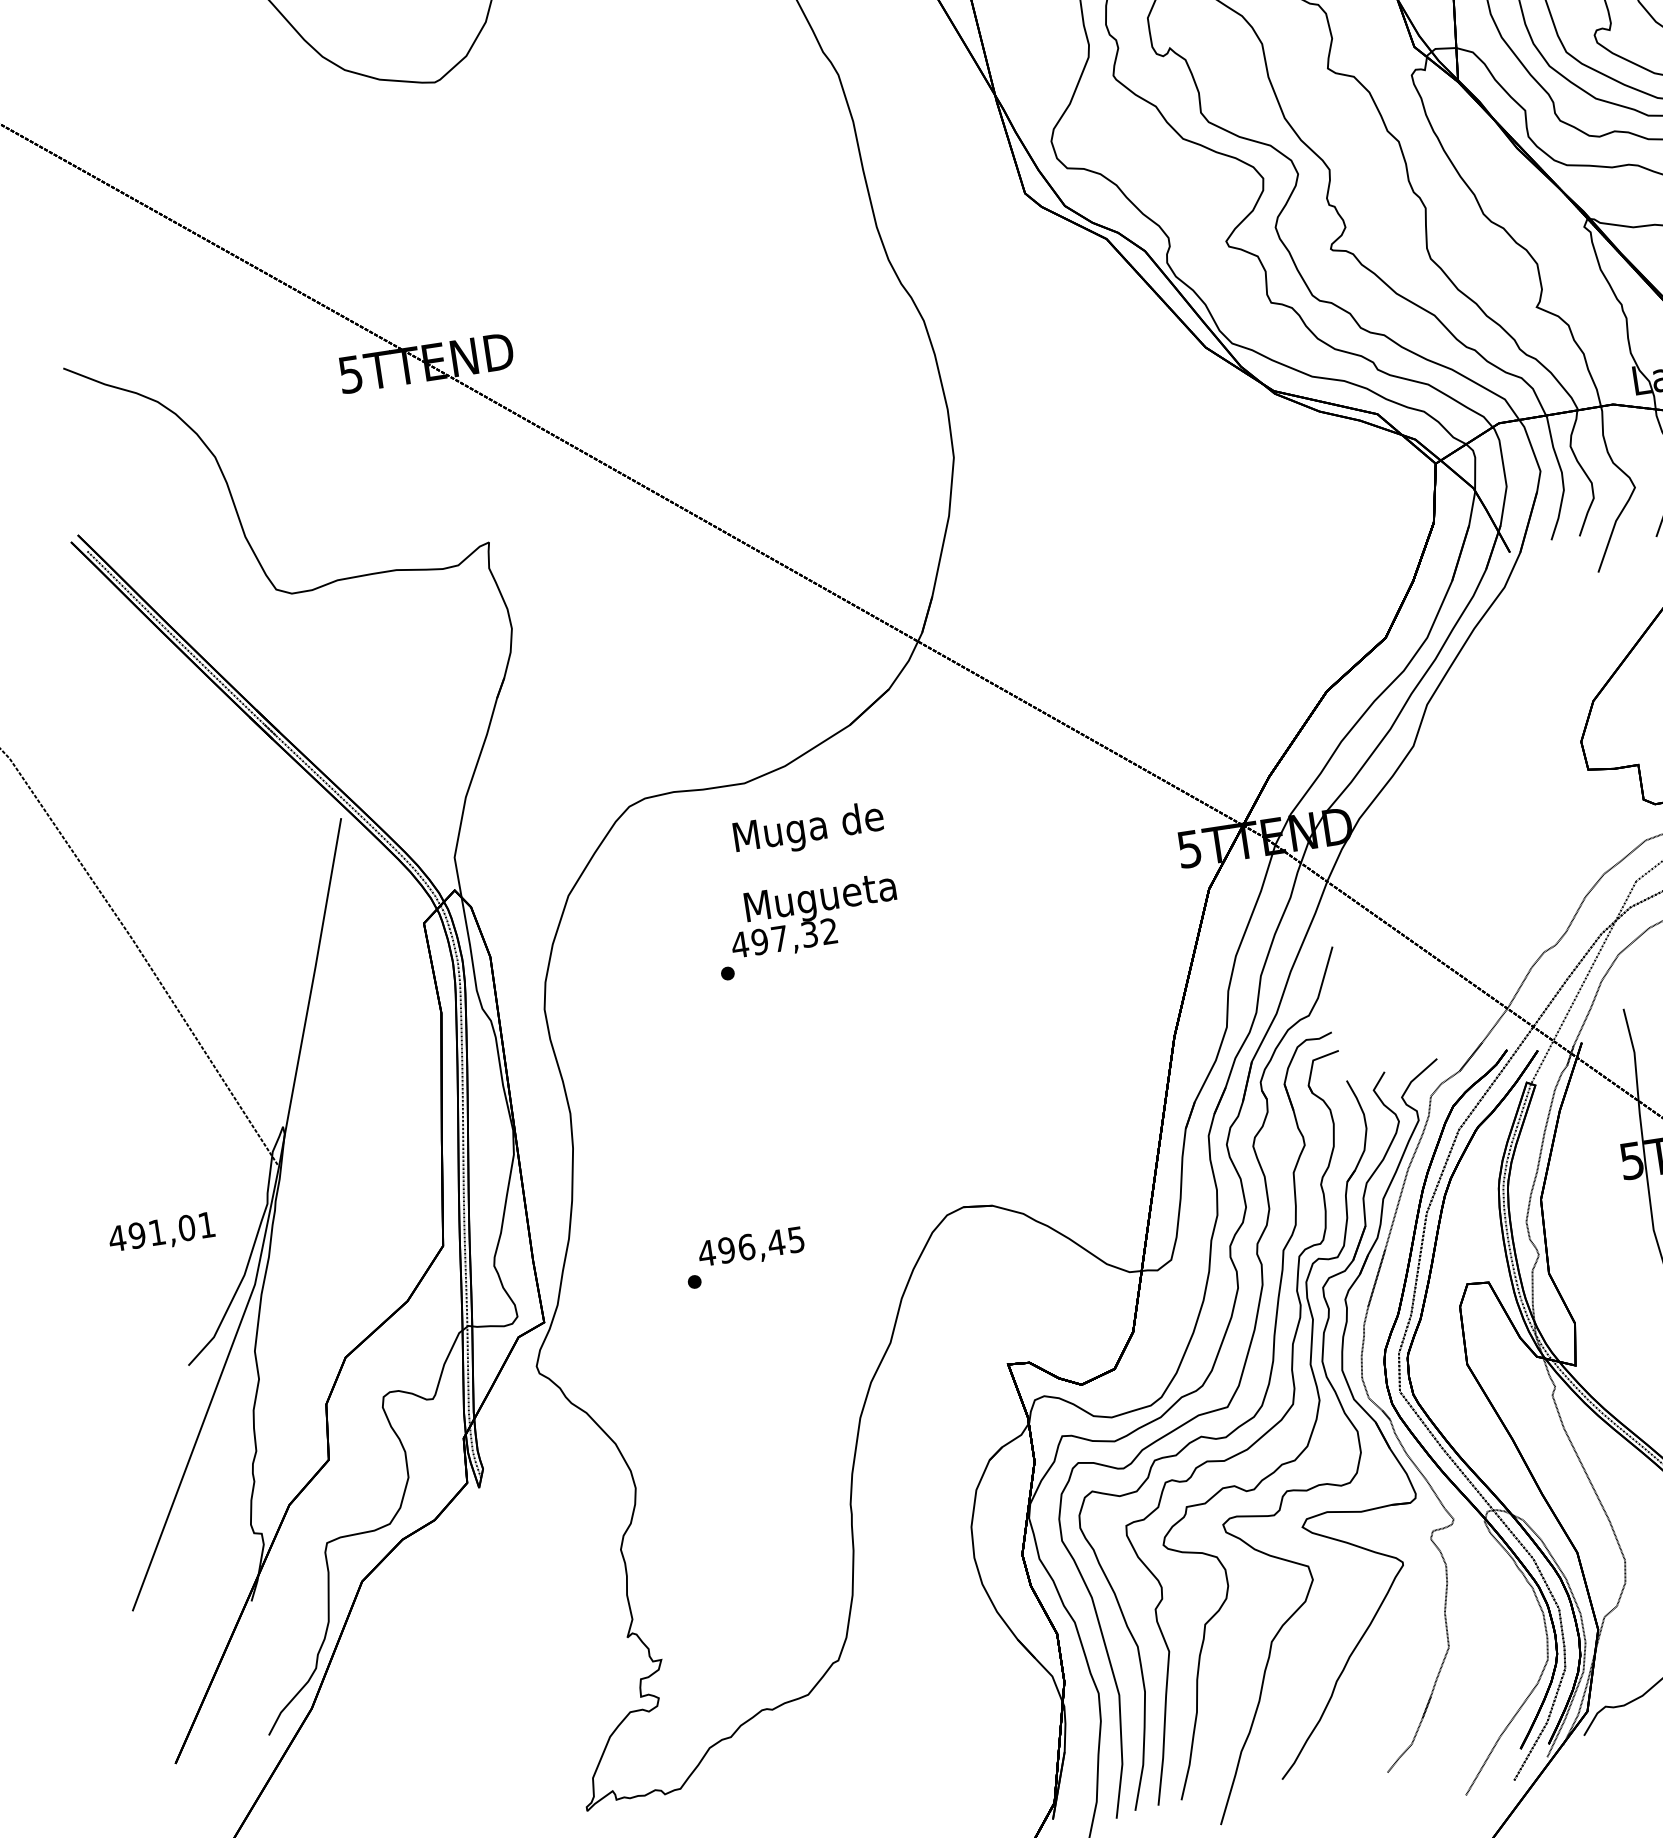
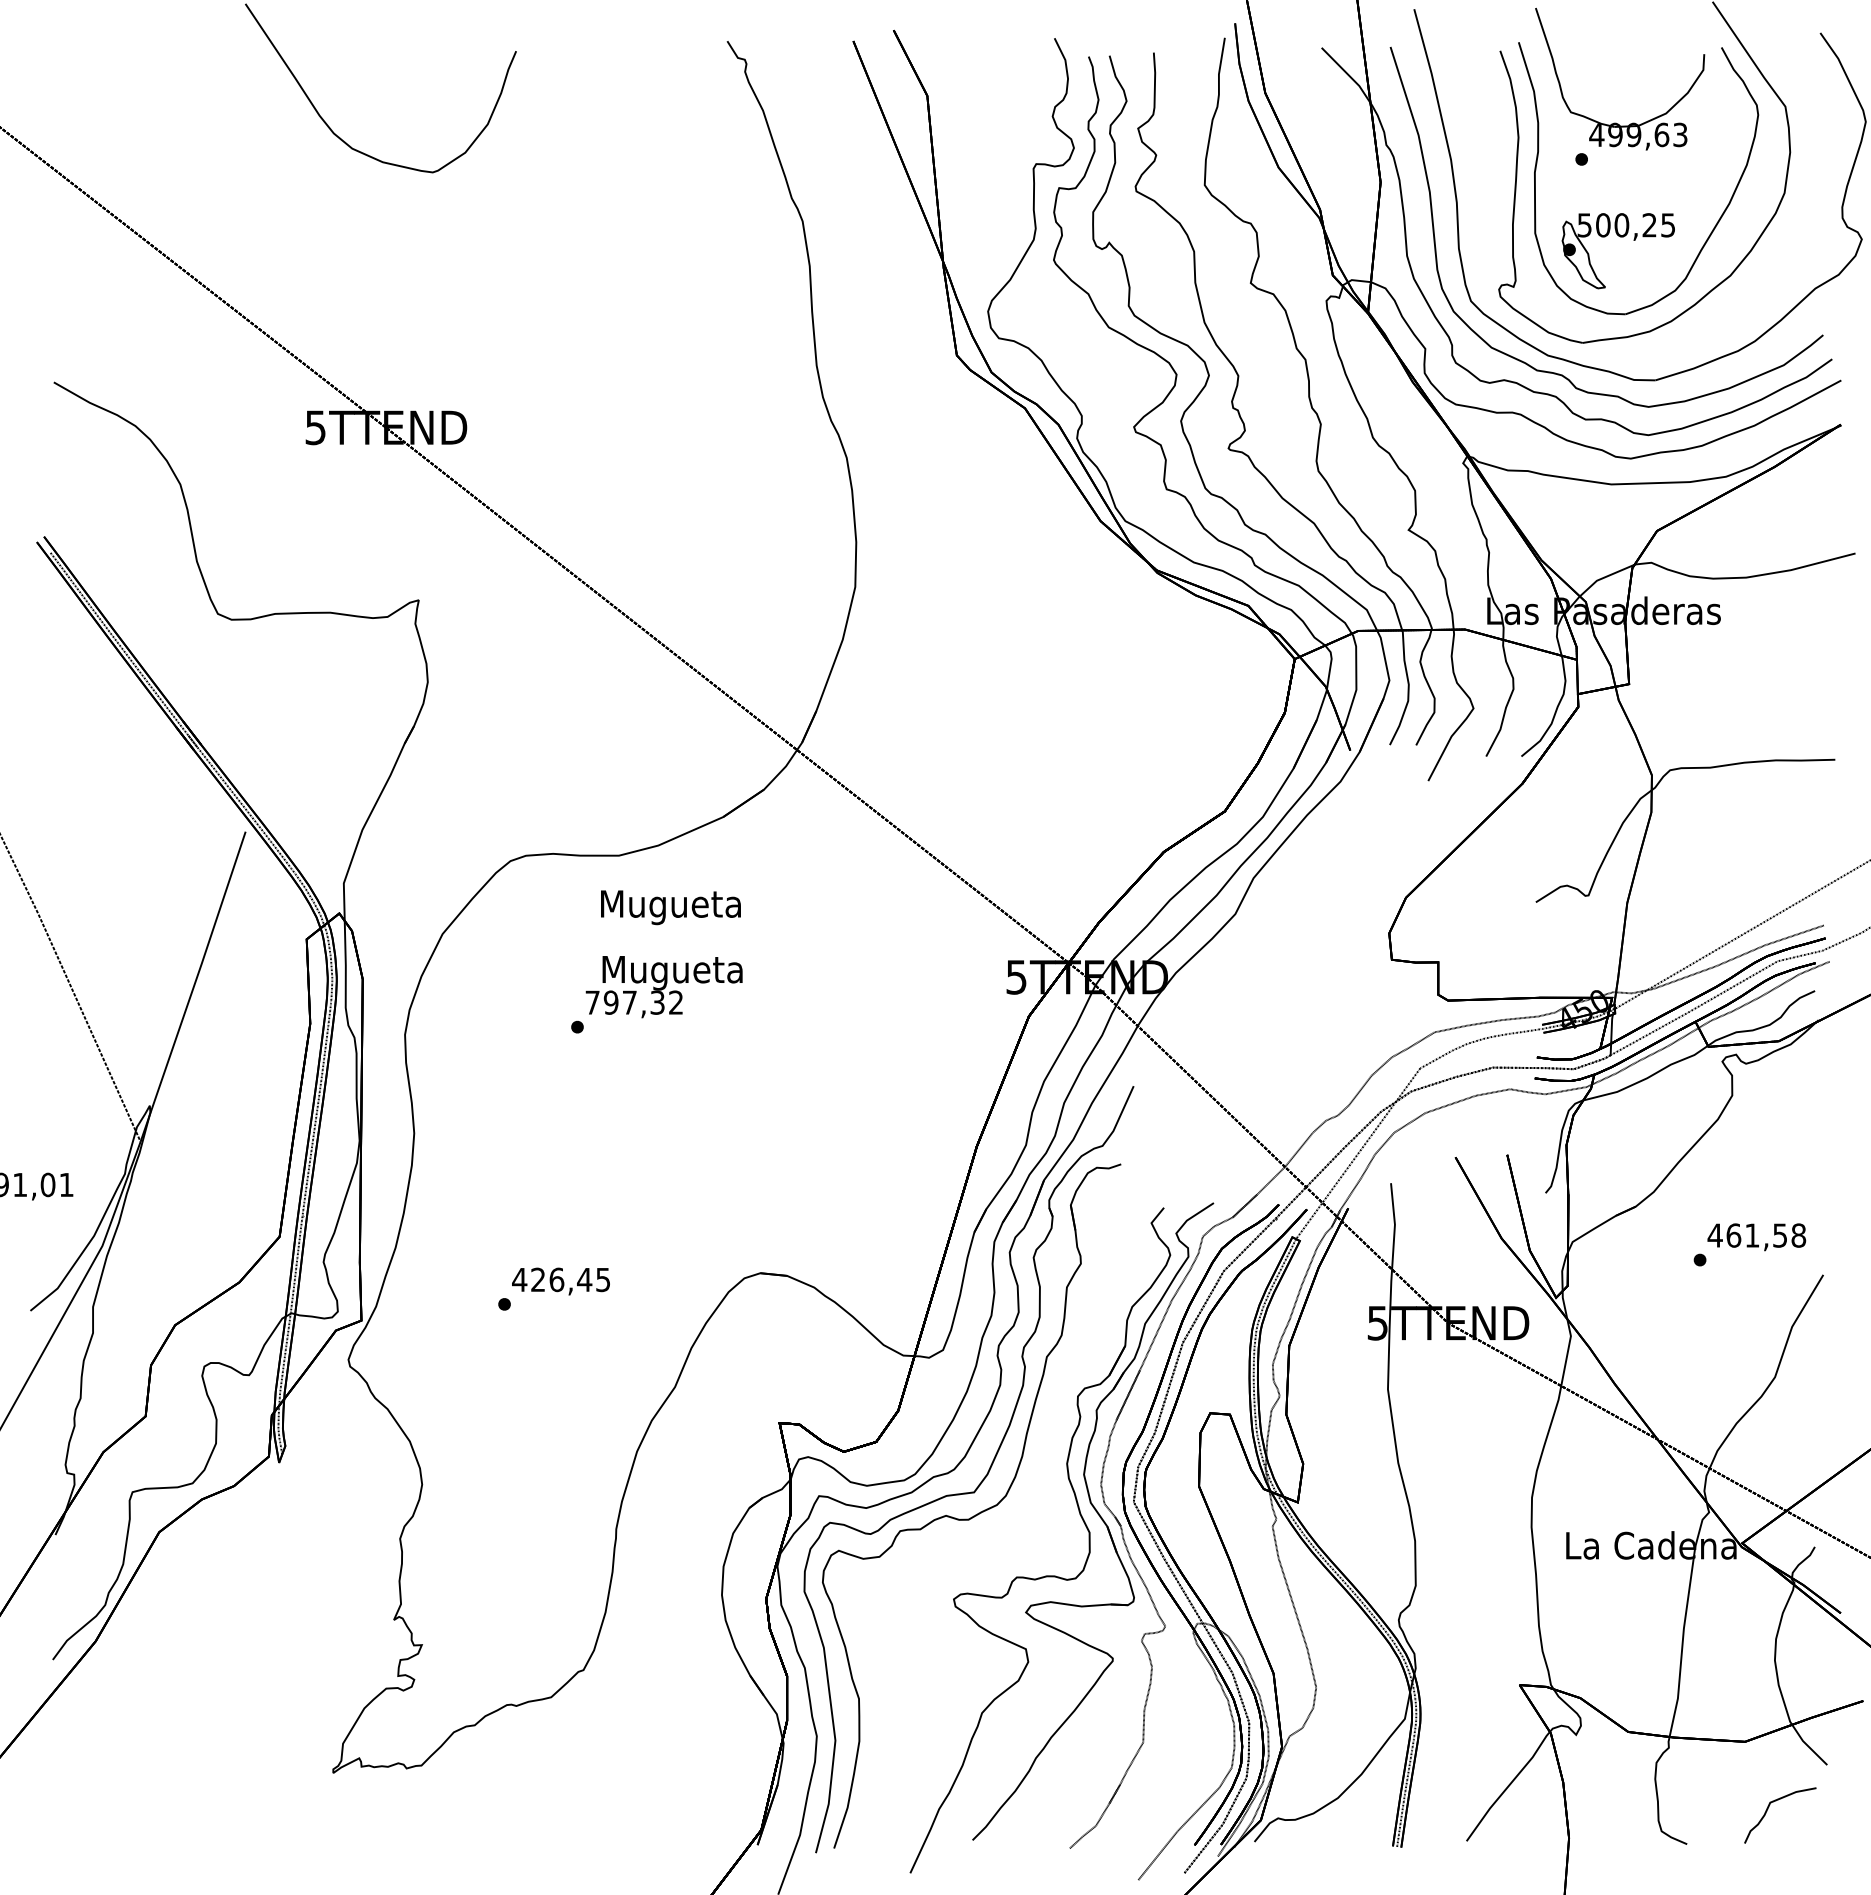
text: (808, 830) -> (670, 907), Muga de -> Mugueta
text: (739, 944) -> (592, 1002), 497,32 -> 797,32
text: (726, 1249) -> (538, 1279), 496,45 -> 426,45
part: (1263, 1433) -> (1003, 1521), removed

